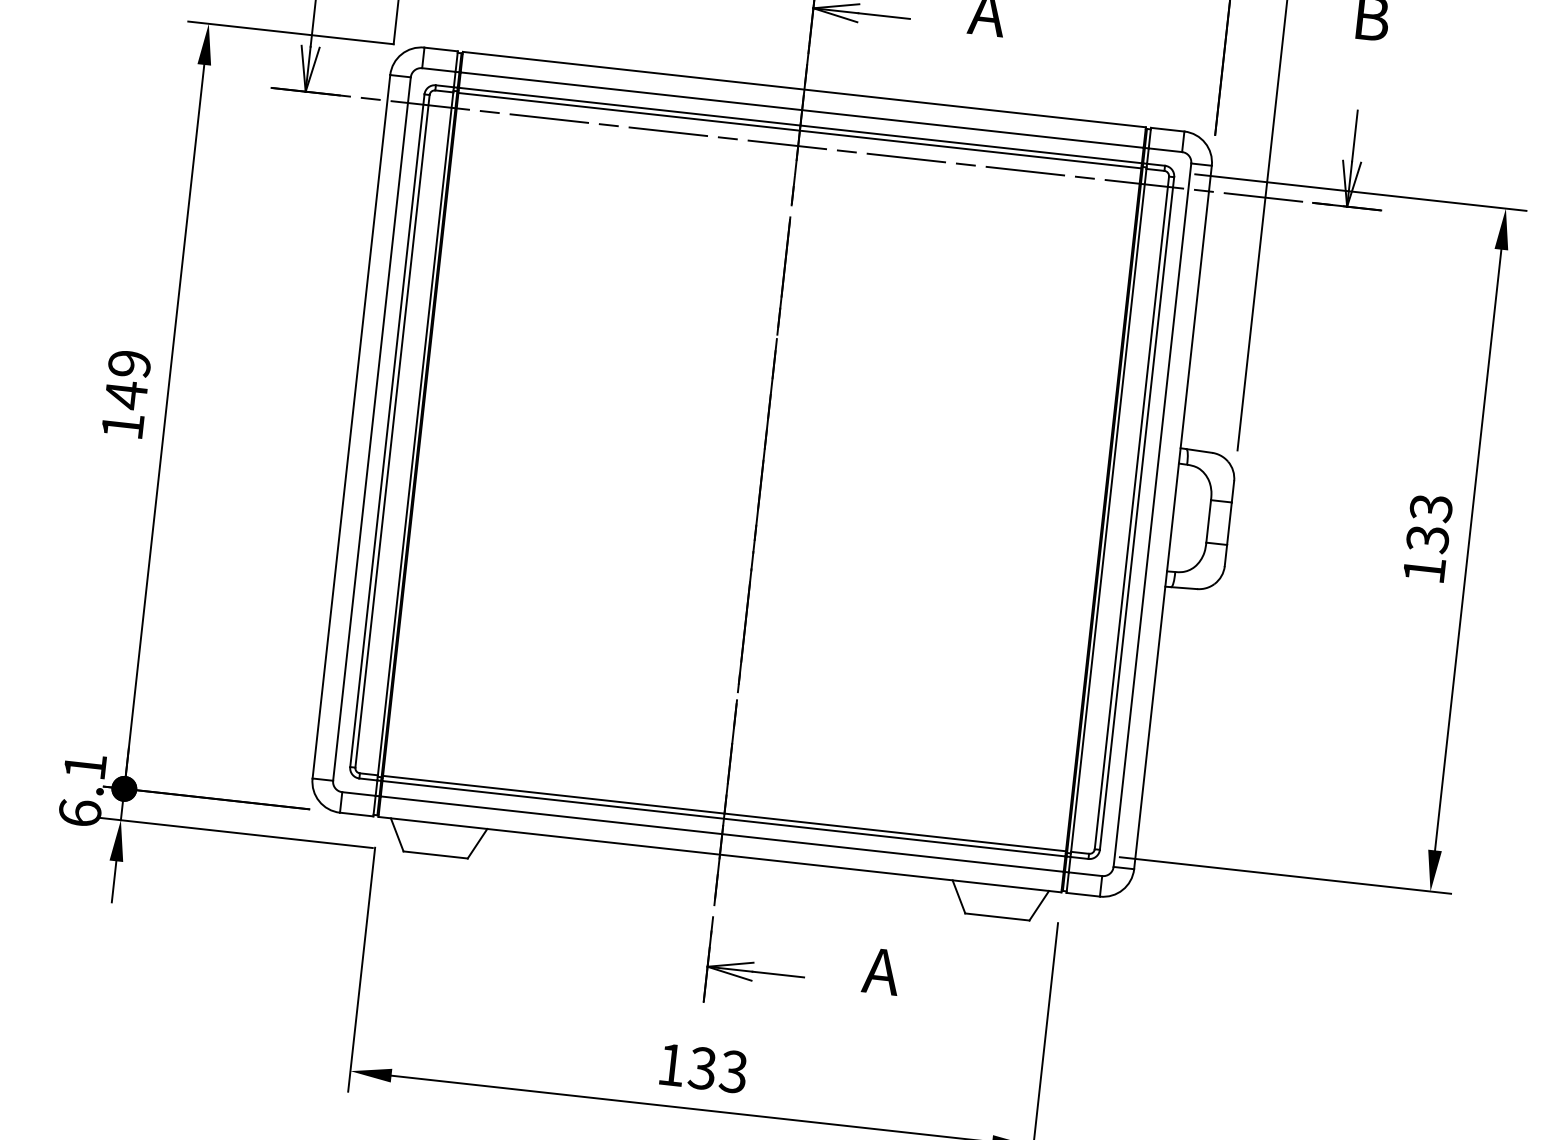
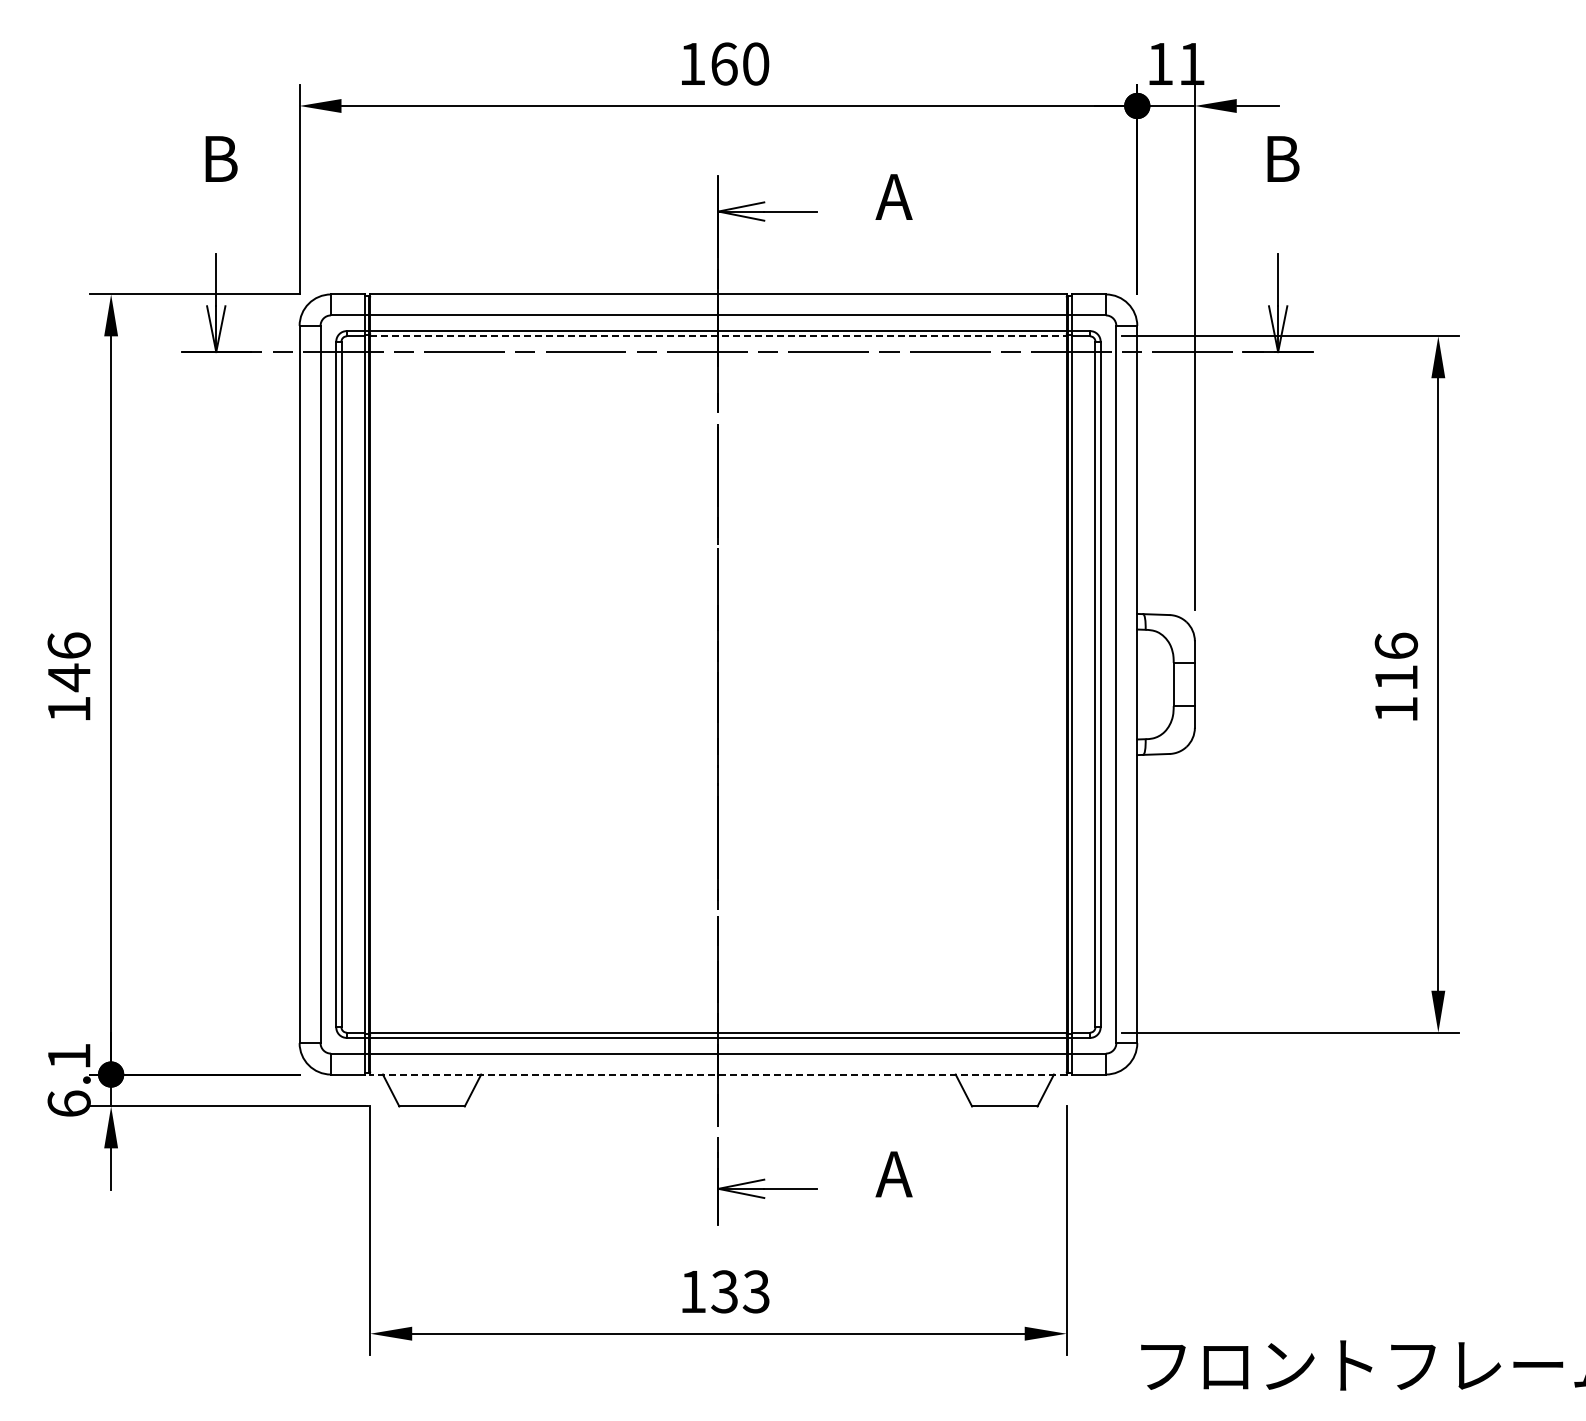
line: (799, 130) -> (718, 336), solid -> dashed
text: (128, 363) -> (68, 645), 149 -> 146
text: (1429, 522) -> (1396, 661), 133 -> 116
line: (719, 854) -> (717, 1074), solid -> dashed

